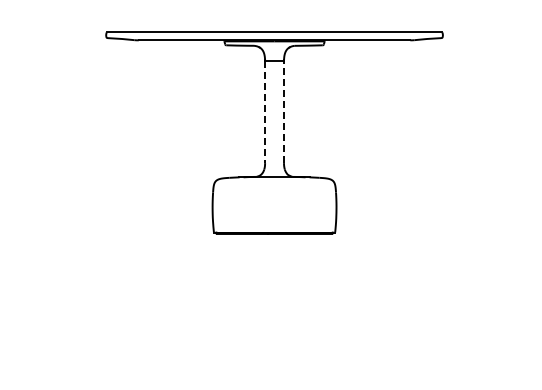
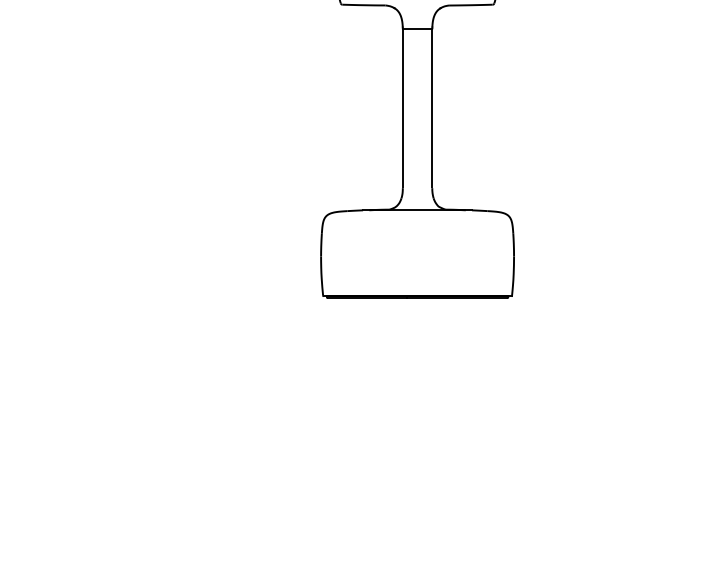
line: (265, 111) -> (403, 107), dashed -> solid
line: (284, 112) -> (433, 109), dashed -> solid

